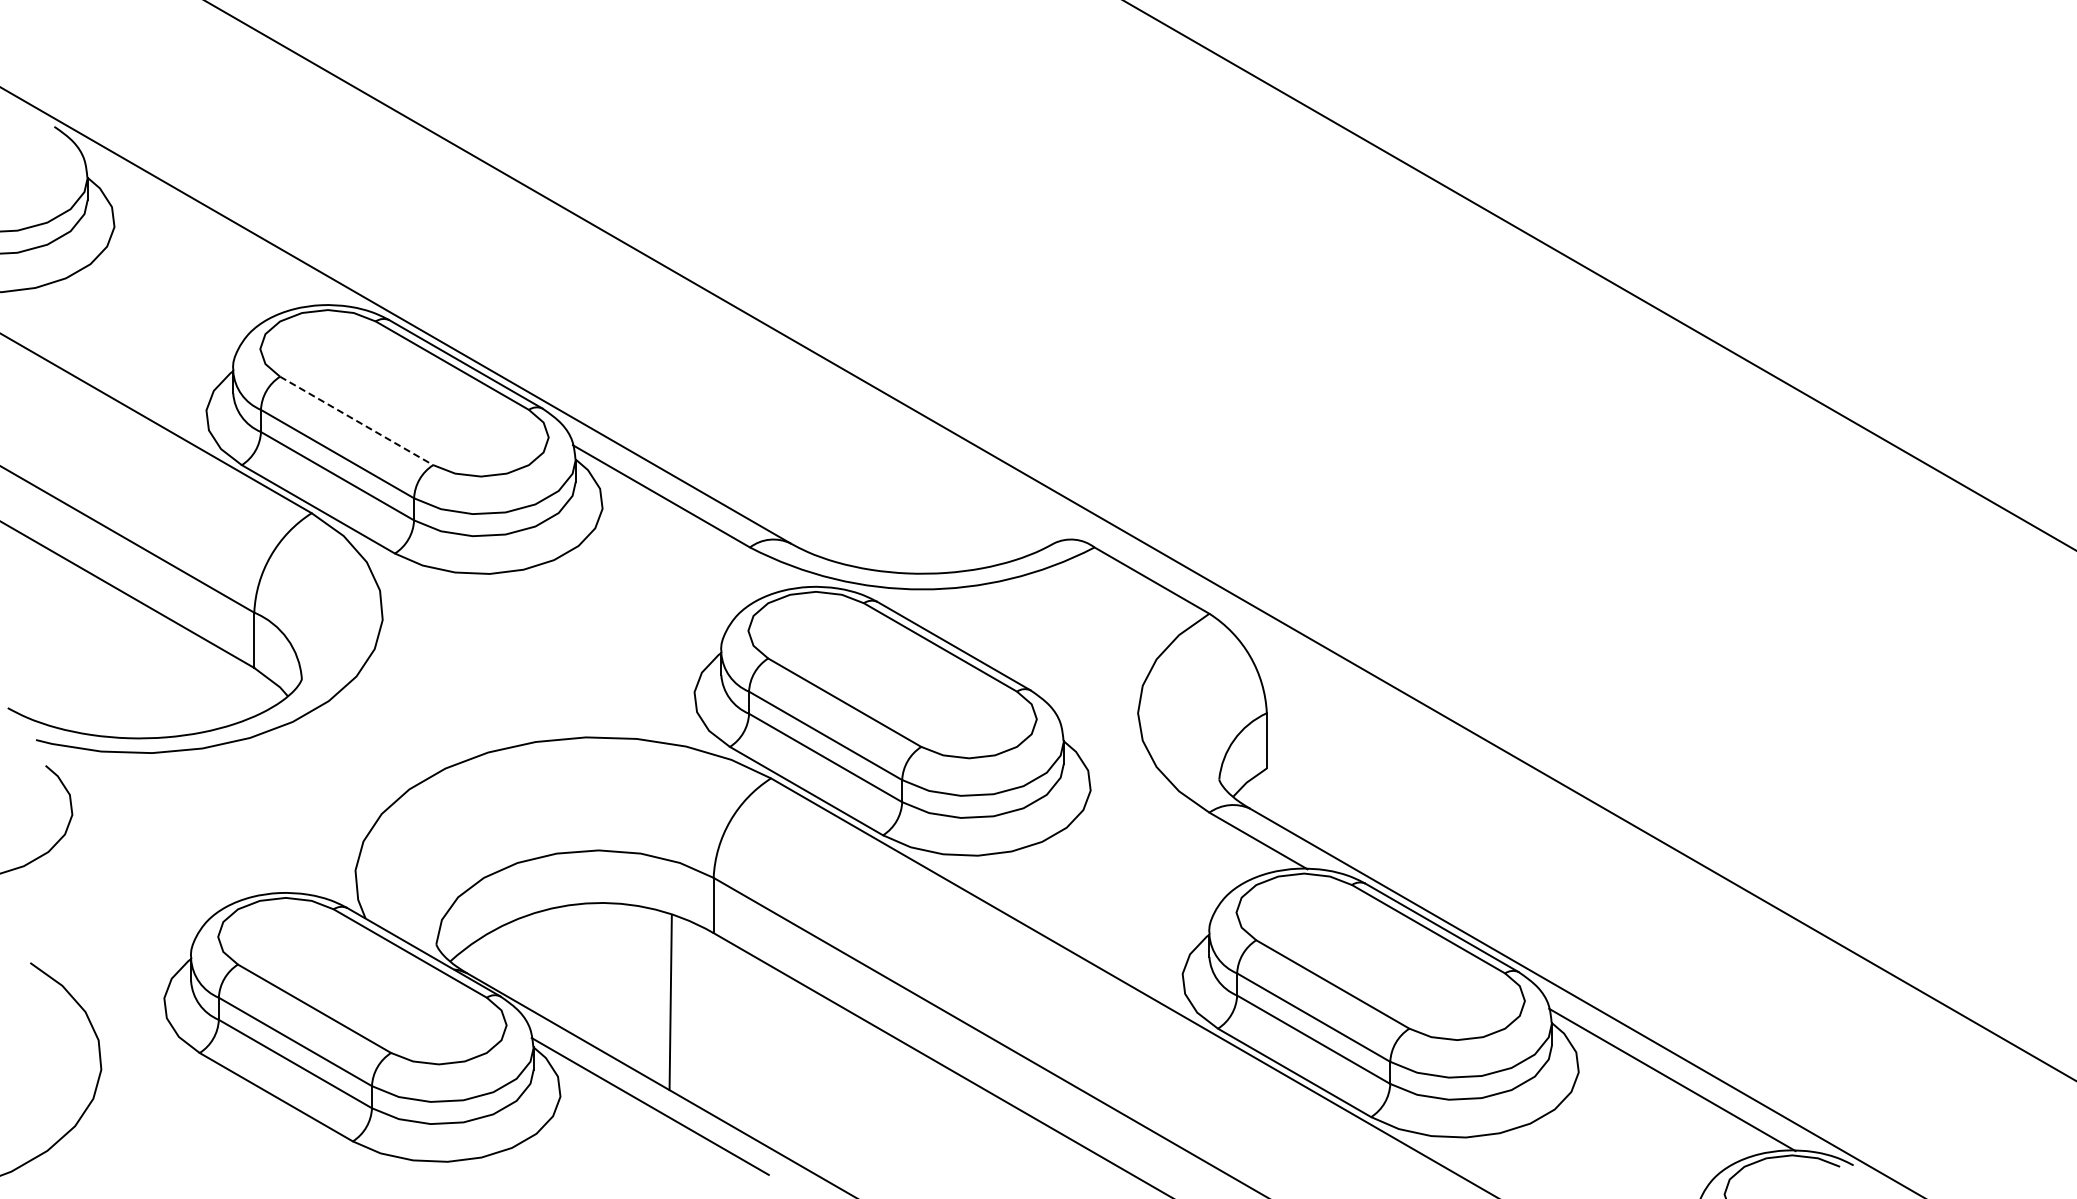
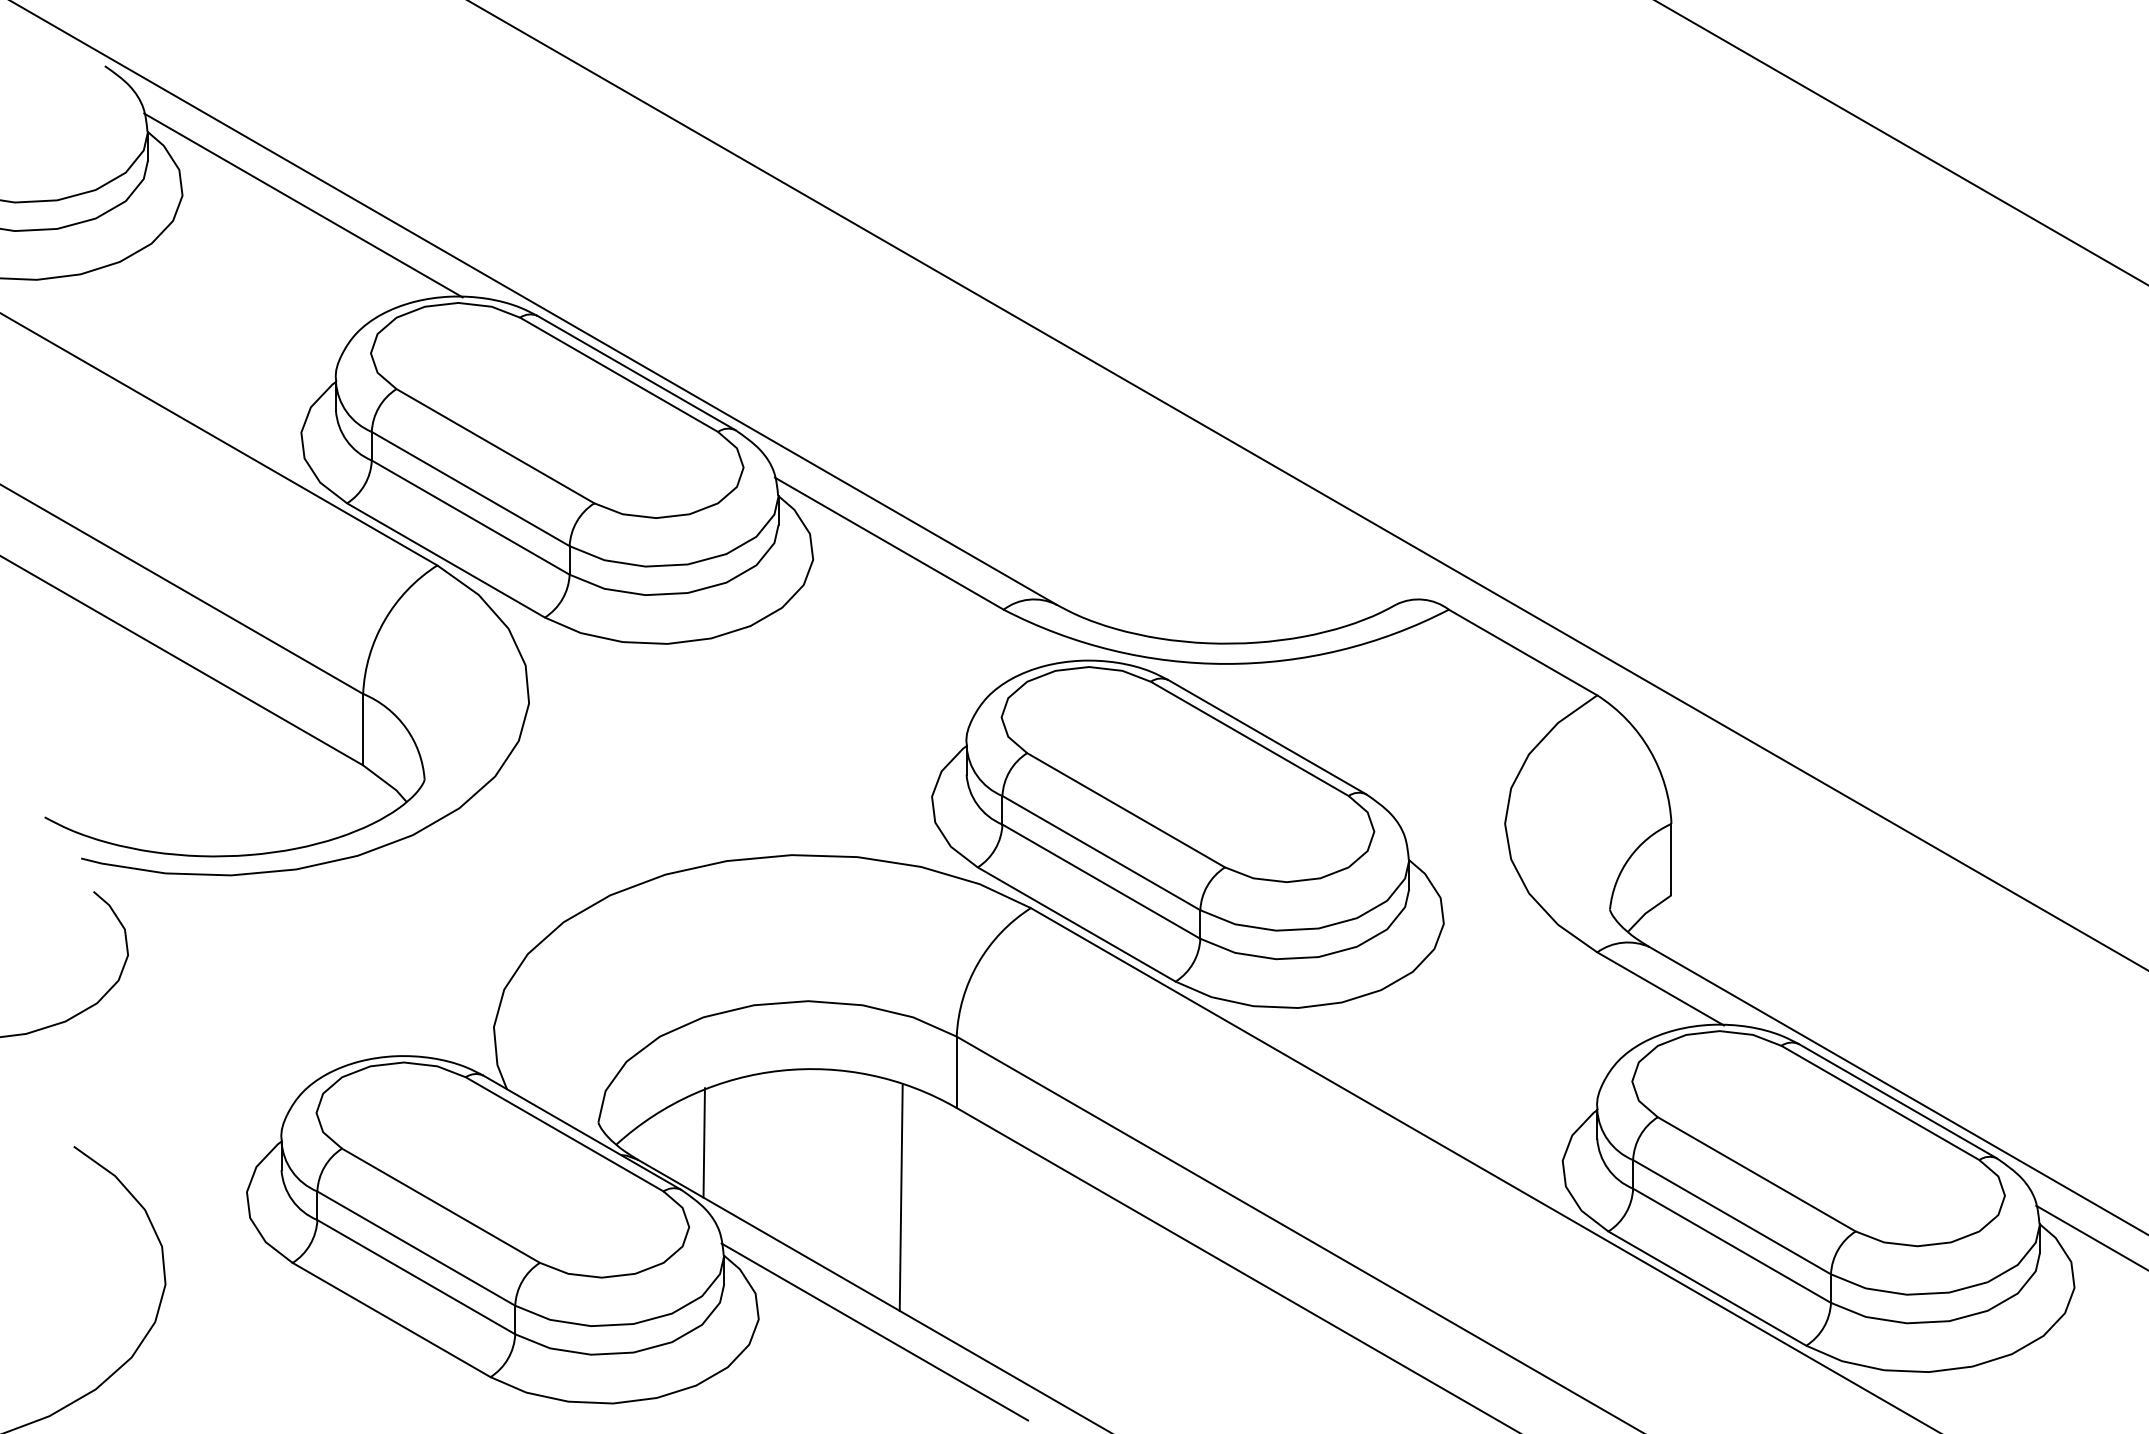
line: (207, 234) -> (302, 205), added
line: (357, 421) -> (496, 446), dashed -> solid
line: (517, 959) -> (703, 1142), added

